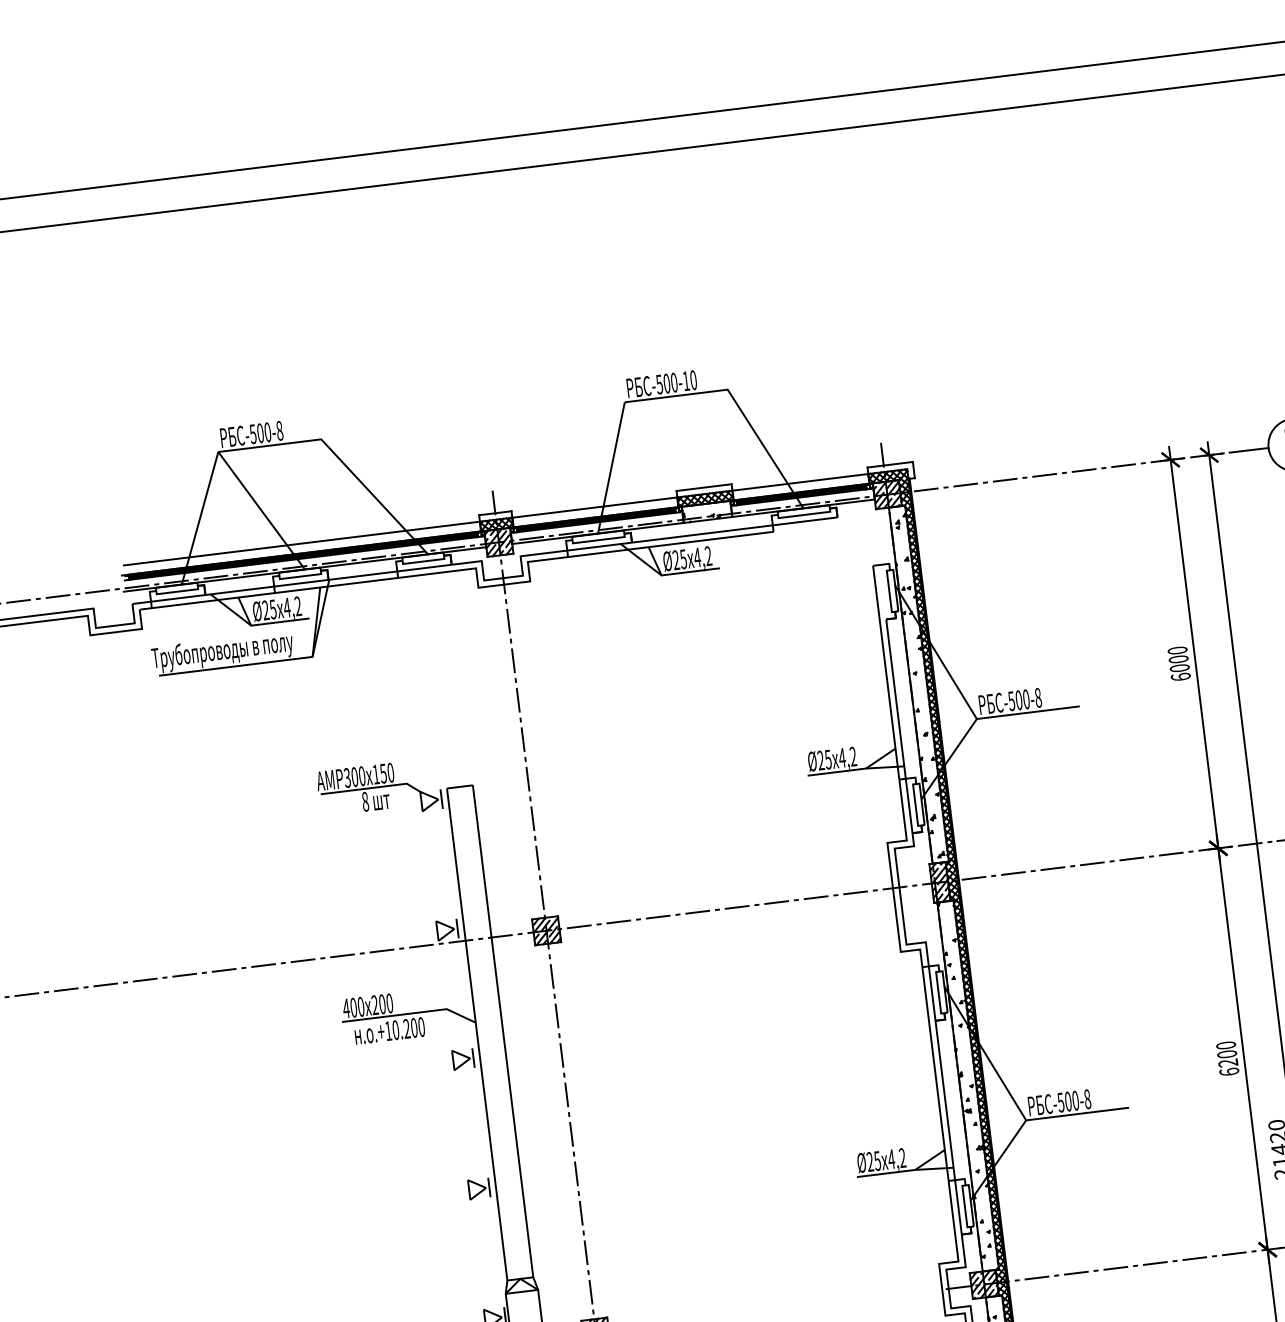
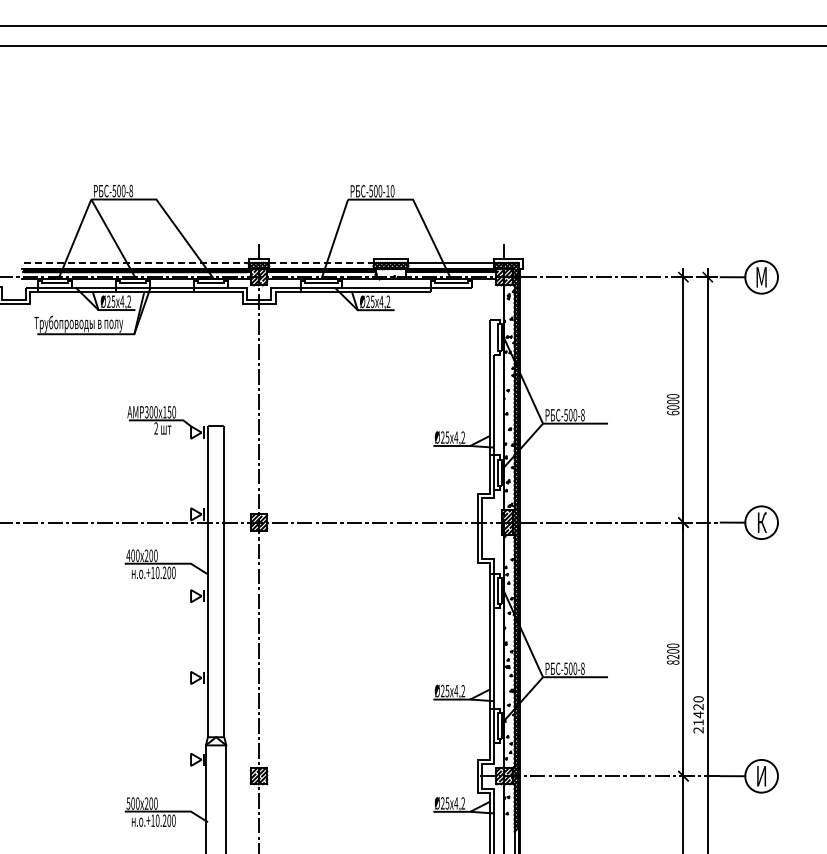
line: (594, 506) -> (321, 262), solid -> dashed
line: (302, 542) -> (136, 262), solid -> dashed
text: (365, 801) -> (156, 428), 8 -> 2
text: (1229, 1071) -> (673, 662), 6200 -> 8200

